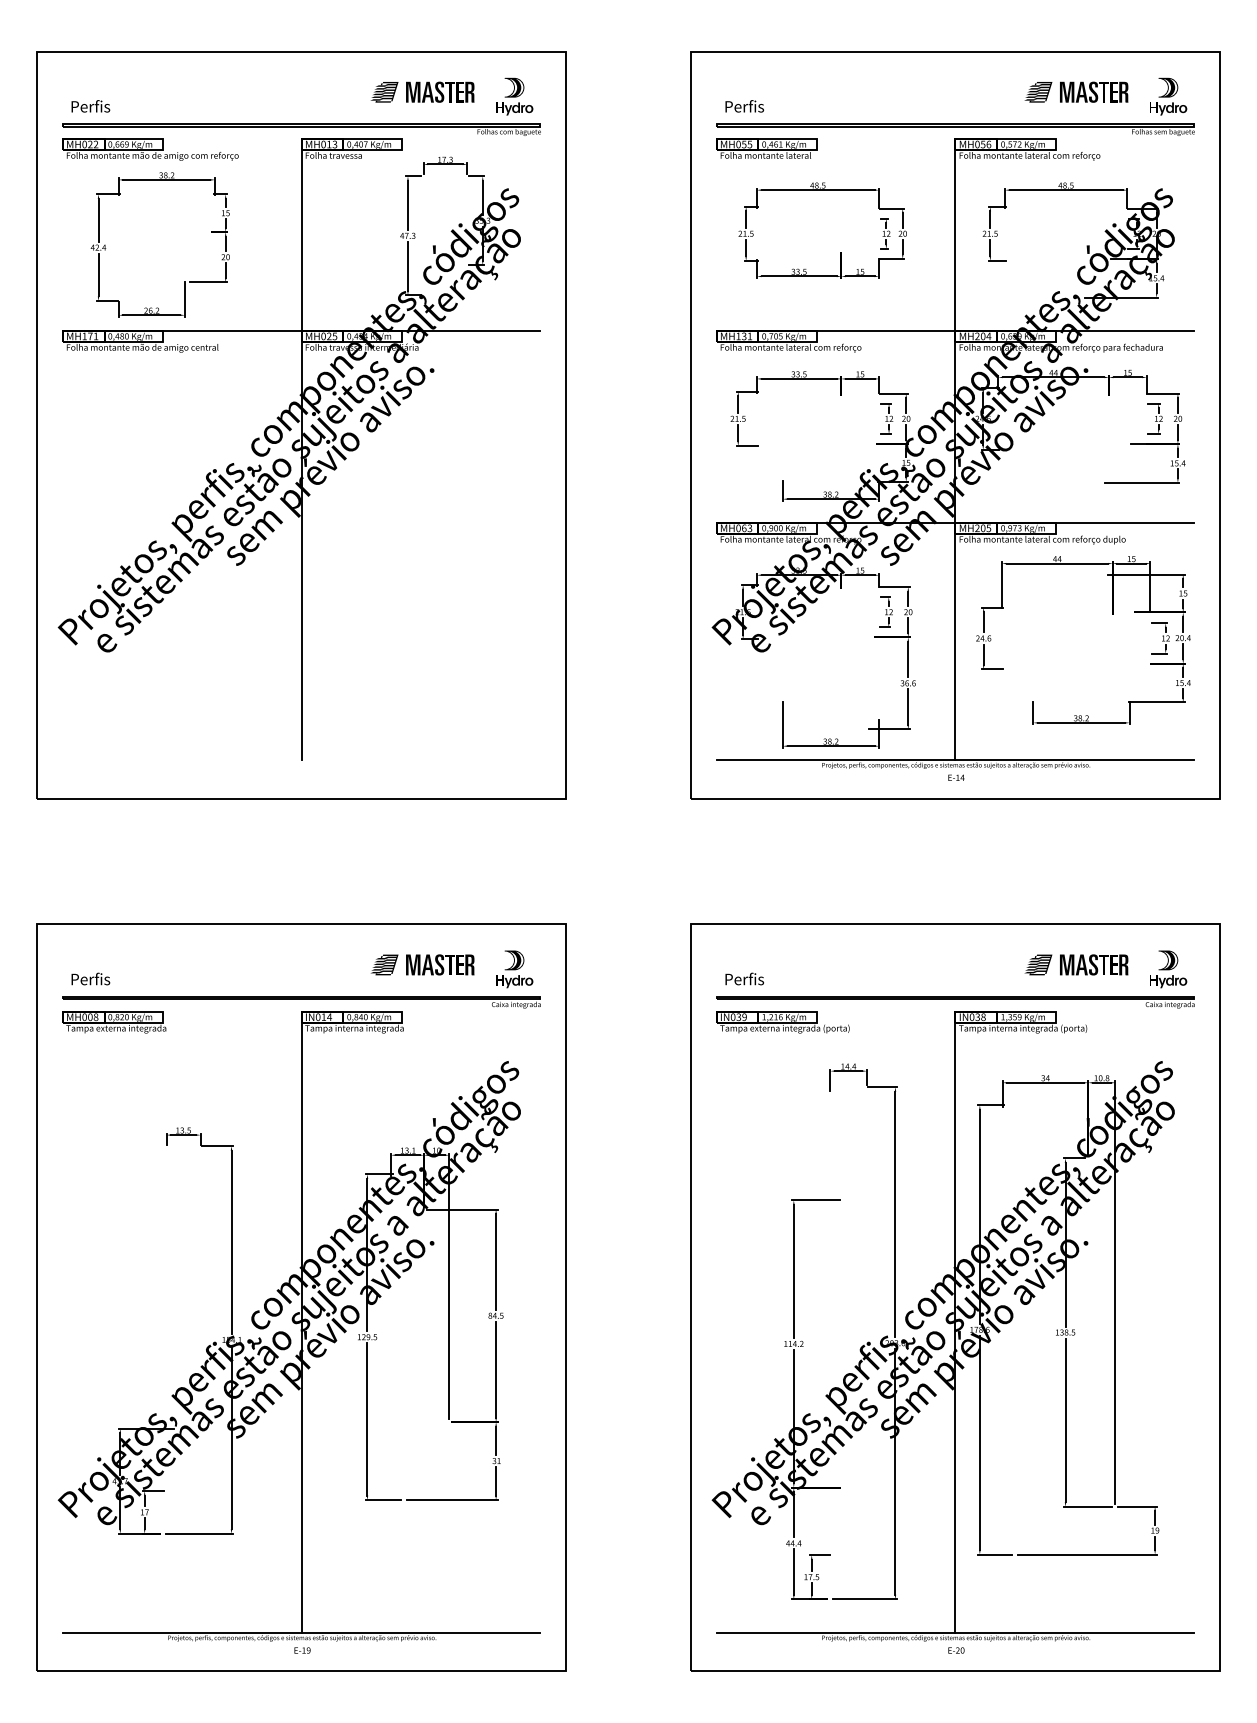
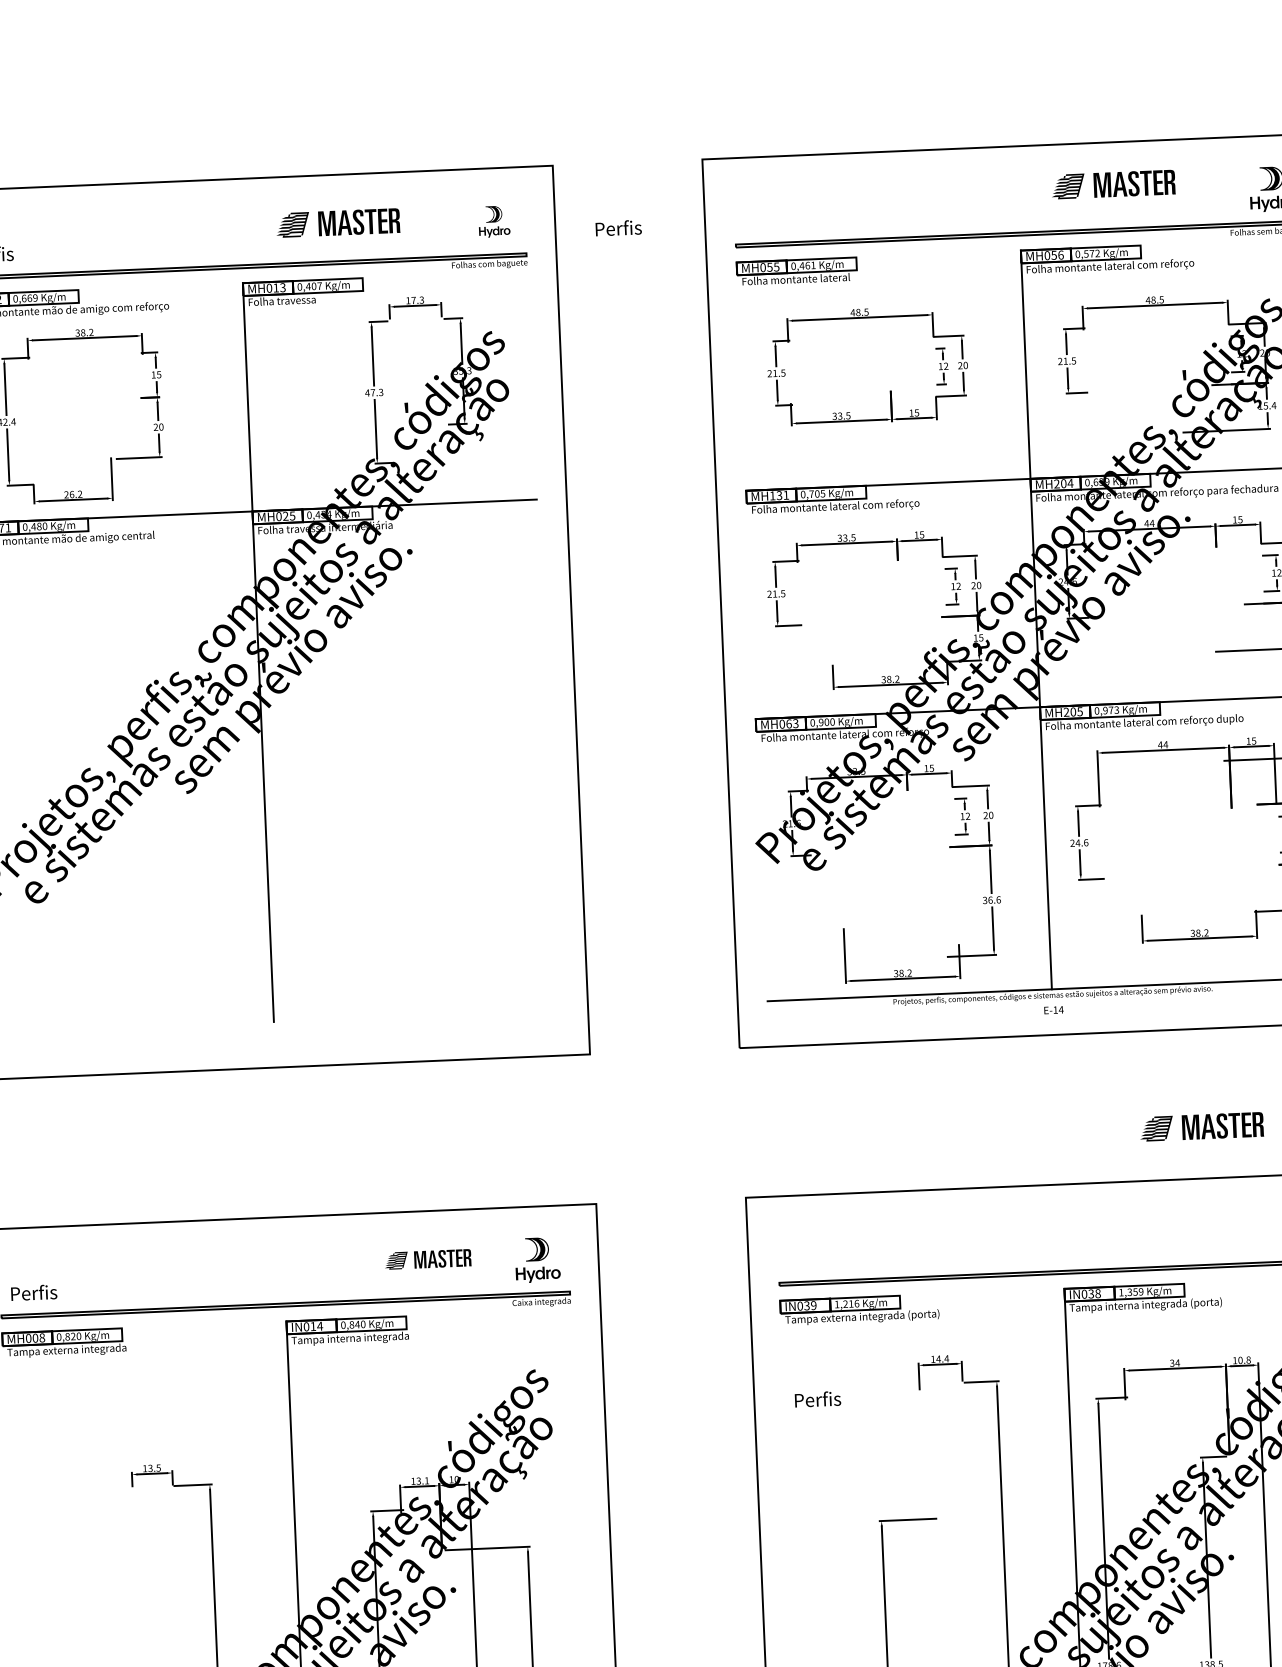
part: (422, 91) -> (338, 222), moved
part: (1076, 91) -> (1113, 183), moved
part: (514, 96) -> (494, 221), size x0.7
text: (744, 106) -> (618, 228), moved
part: (422, 964) -> (428, 1258), size x0.7
part: (1076, 964) -> (1201, 1126), moved
text: (744, 978) -> (817, 1398), moved

